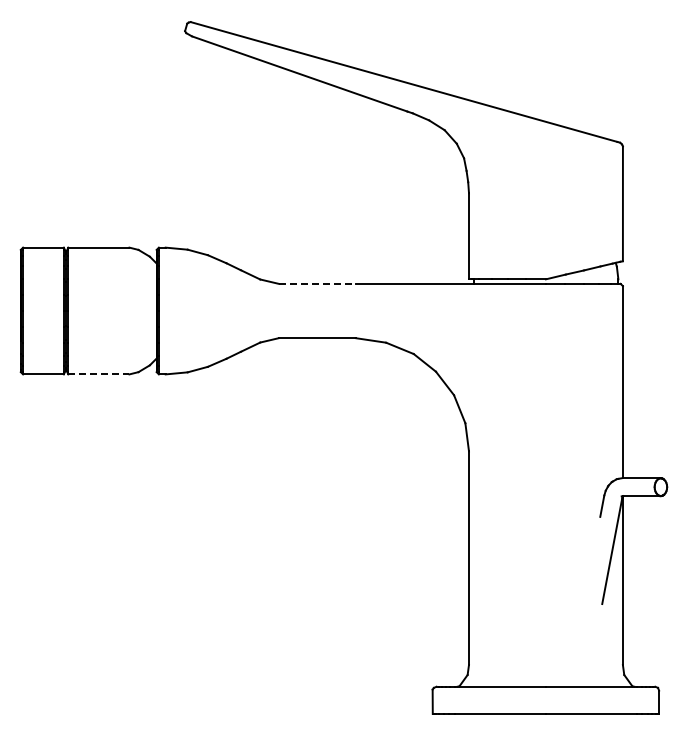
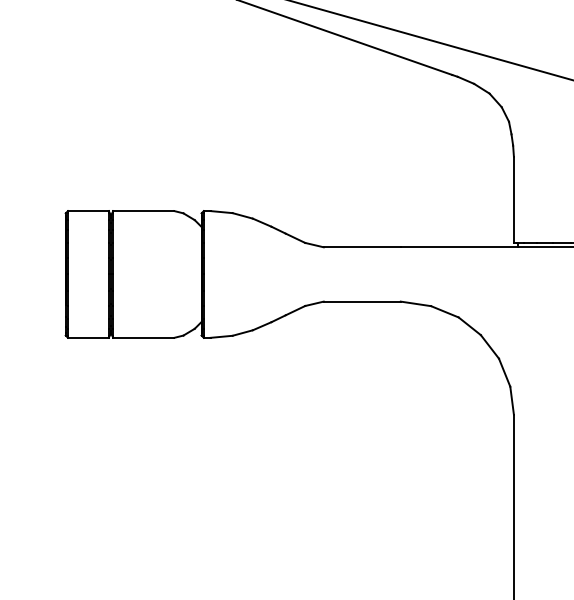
line: (317, 283) -> (362, 246), dashed -> solid
line: (98, 374) -> (143, 337), dashed -> solid

